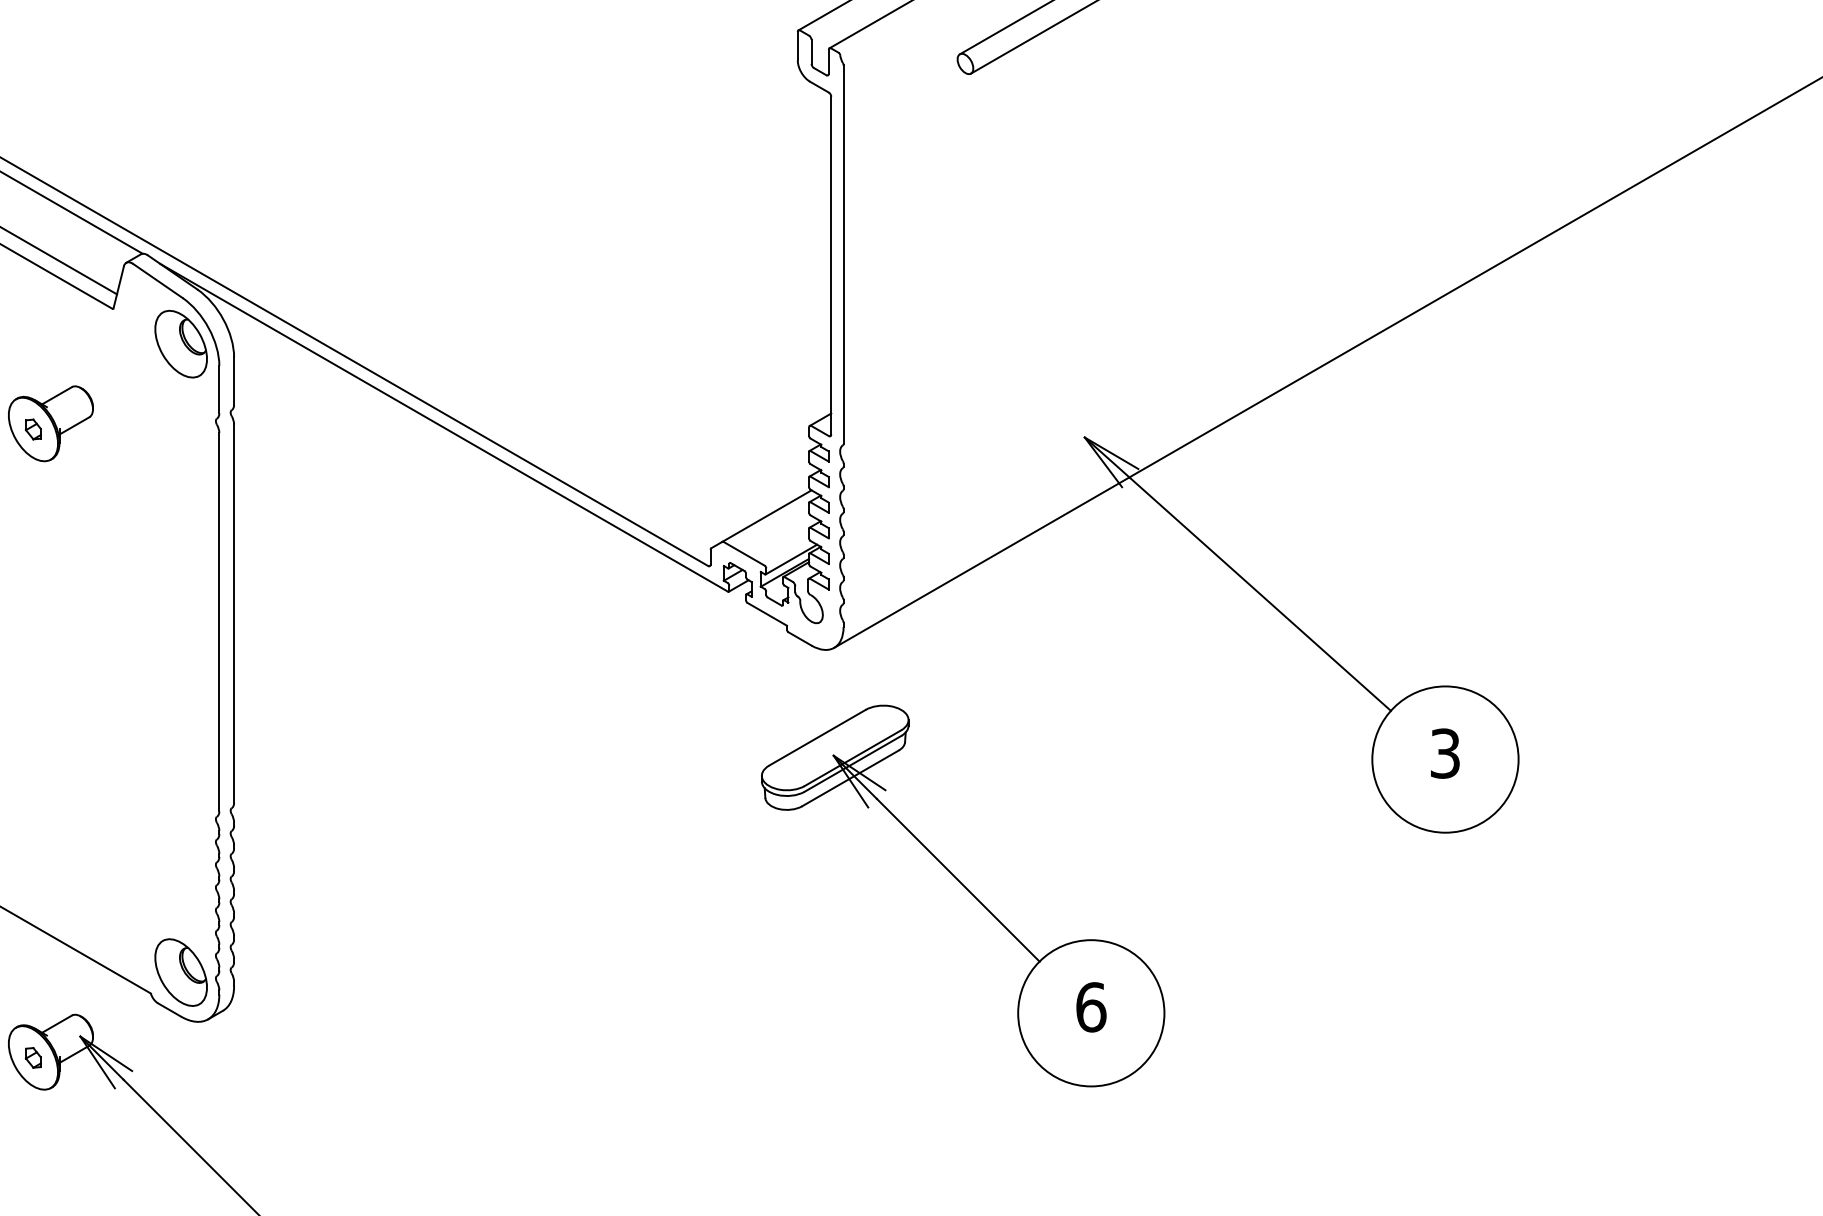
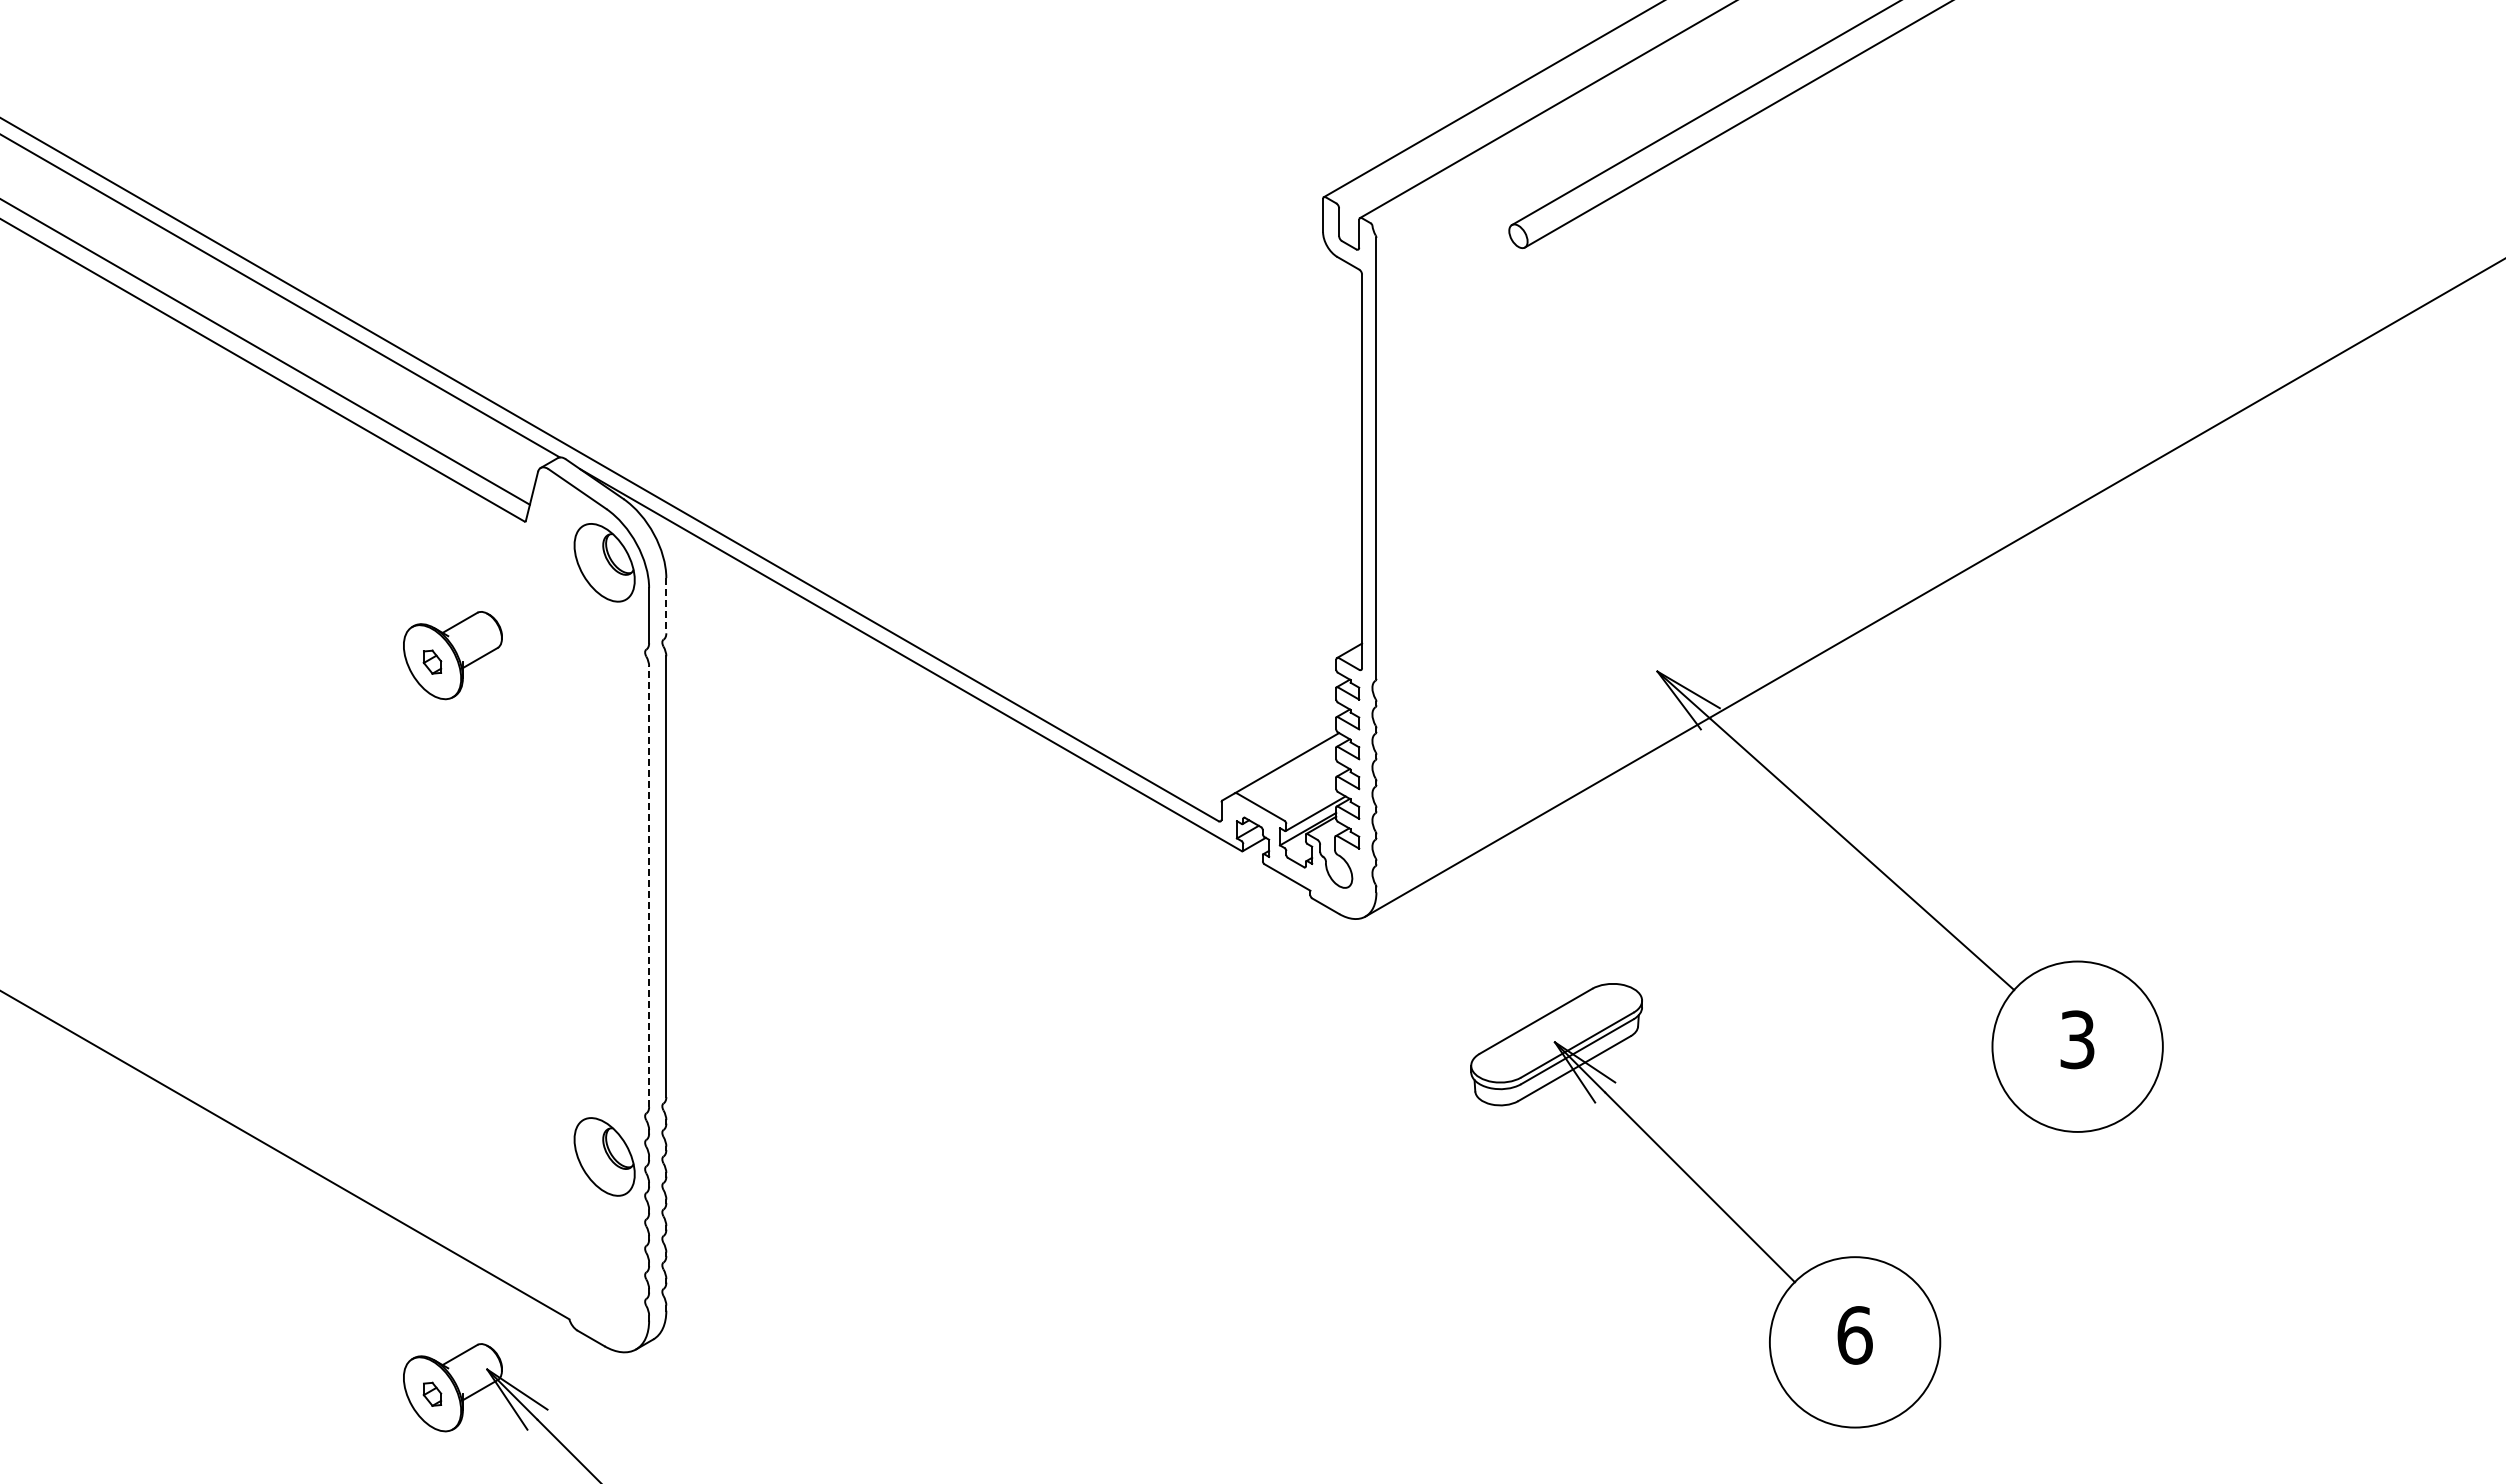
line: (234, 380) -> (666, 605), solid -> dashed
line: (219, 622) -> (649, 886), solid -> dashed
part: (967, 890) -> (1710, 1199), moved
part: (181, 972) -> (604, 1156), moved

